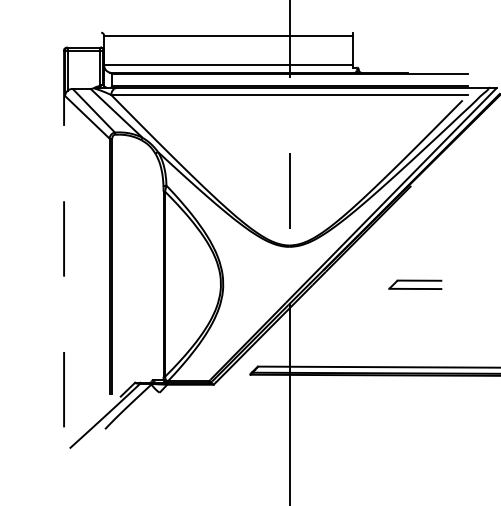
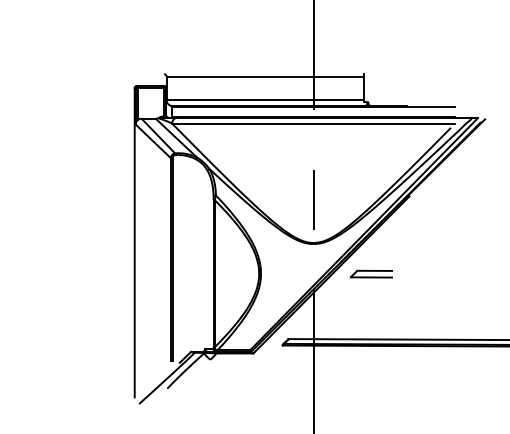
line: (63, 244) -> (134, 242), dashed -> solid
part: (414, 283) -> (370, 273), moved

